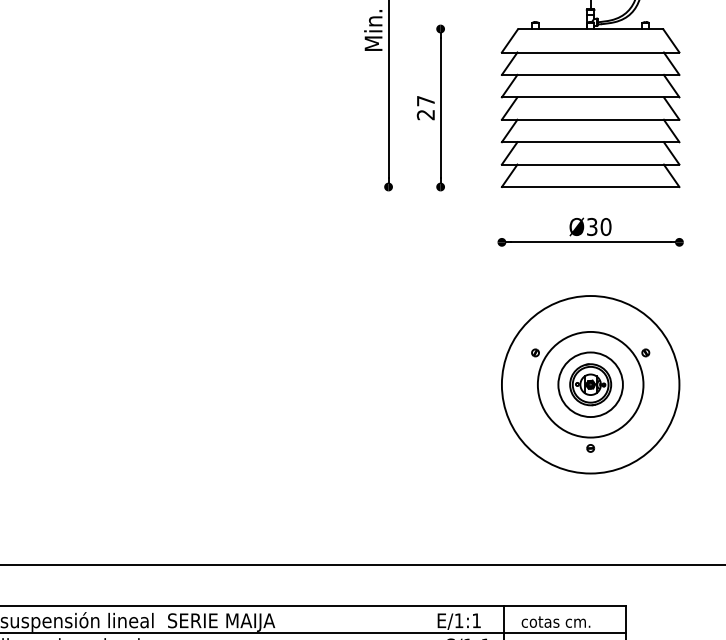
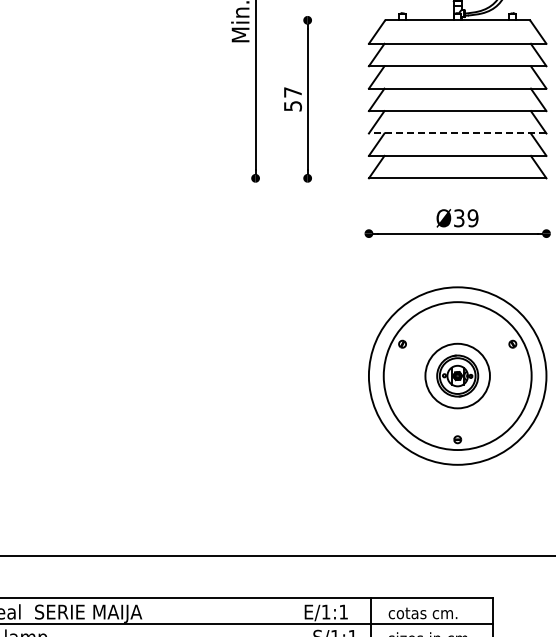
text: (425, 115) -> (292, 106), 27 -> 57
line: (590, 142) -> (457, 133), solid -> dashed
text: (605, 227) -> (472, 218), Ø30 -> Ø39
circle: (590, 384) -> (457, 375), size x1.4

